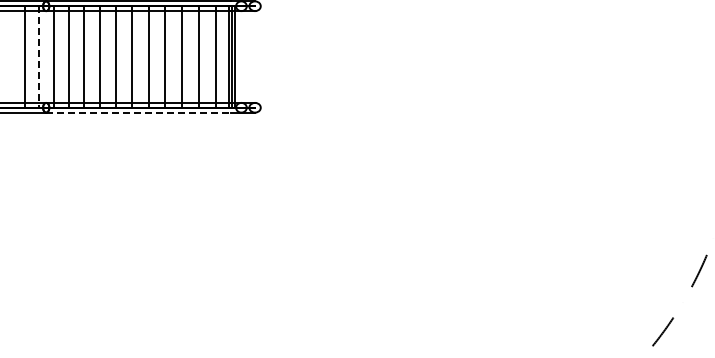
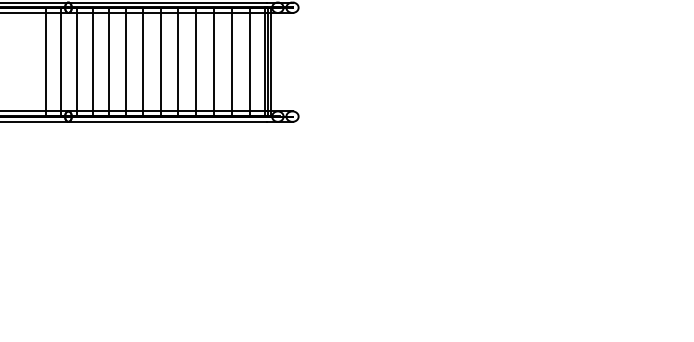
line: (39, 56) -> (61, 61), dashed -> solid
line: (138, 112) -> (167, 121), dashed -> solid

